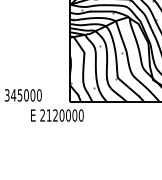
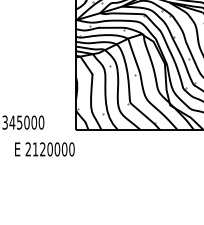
text: (57, 115) -> (44, 149), moved

